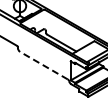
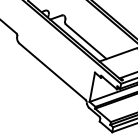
line: (43, 65) -> (51, 71), dashed -> solid

